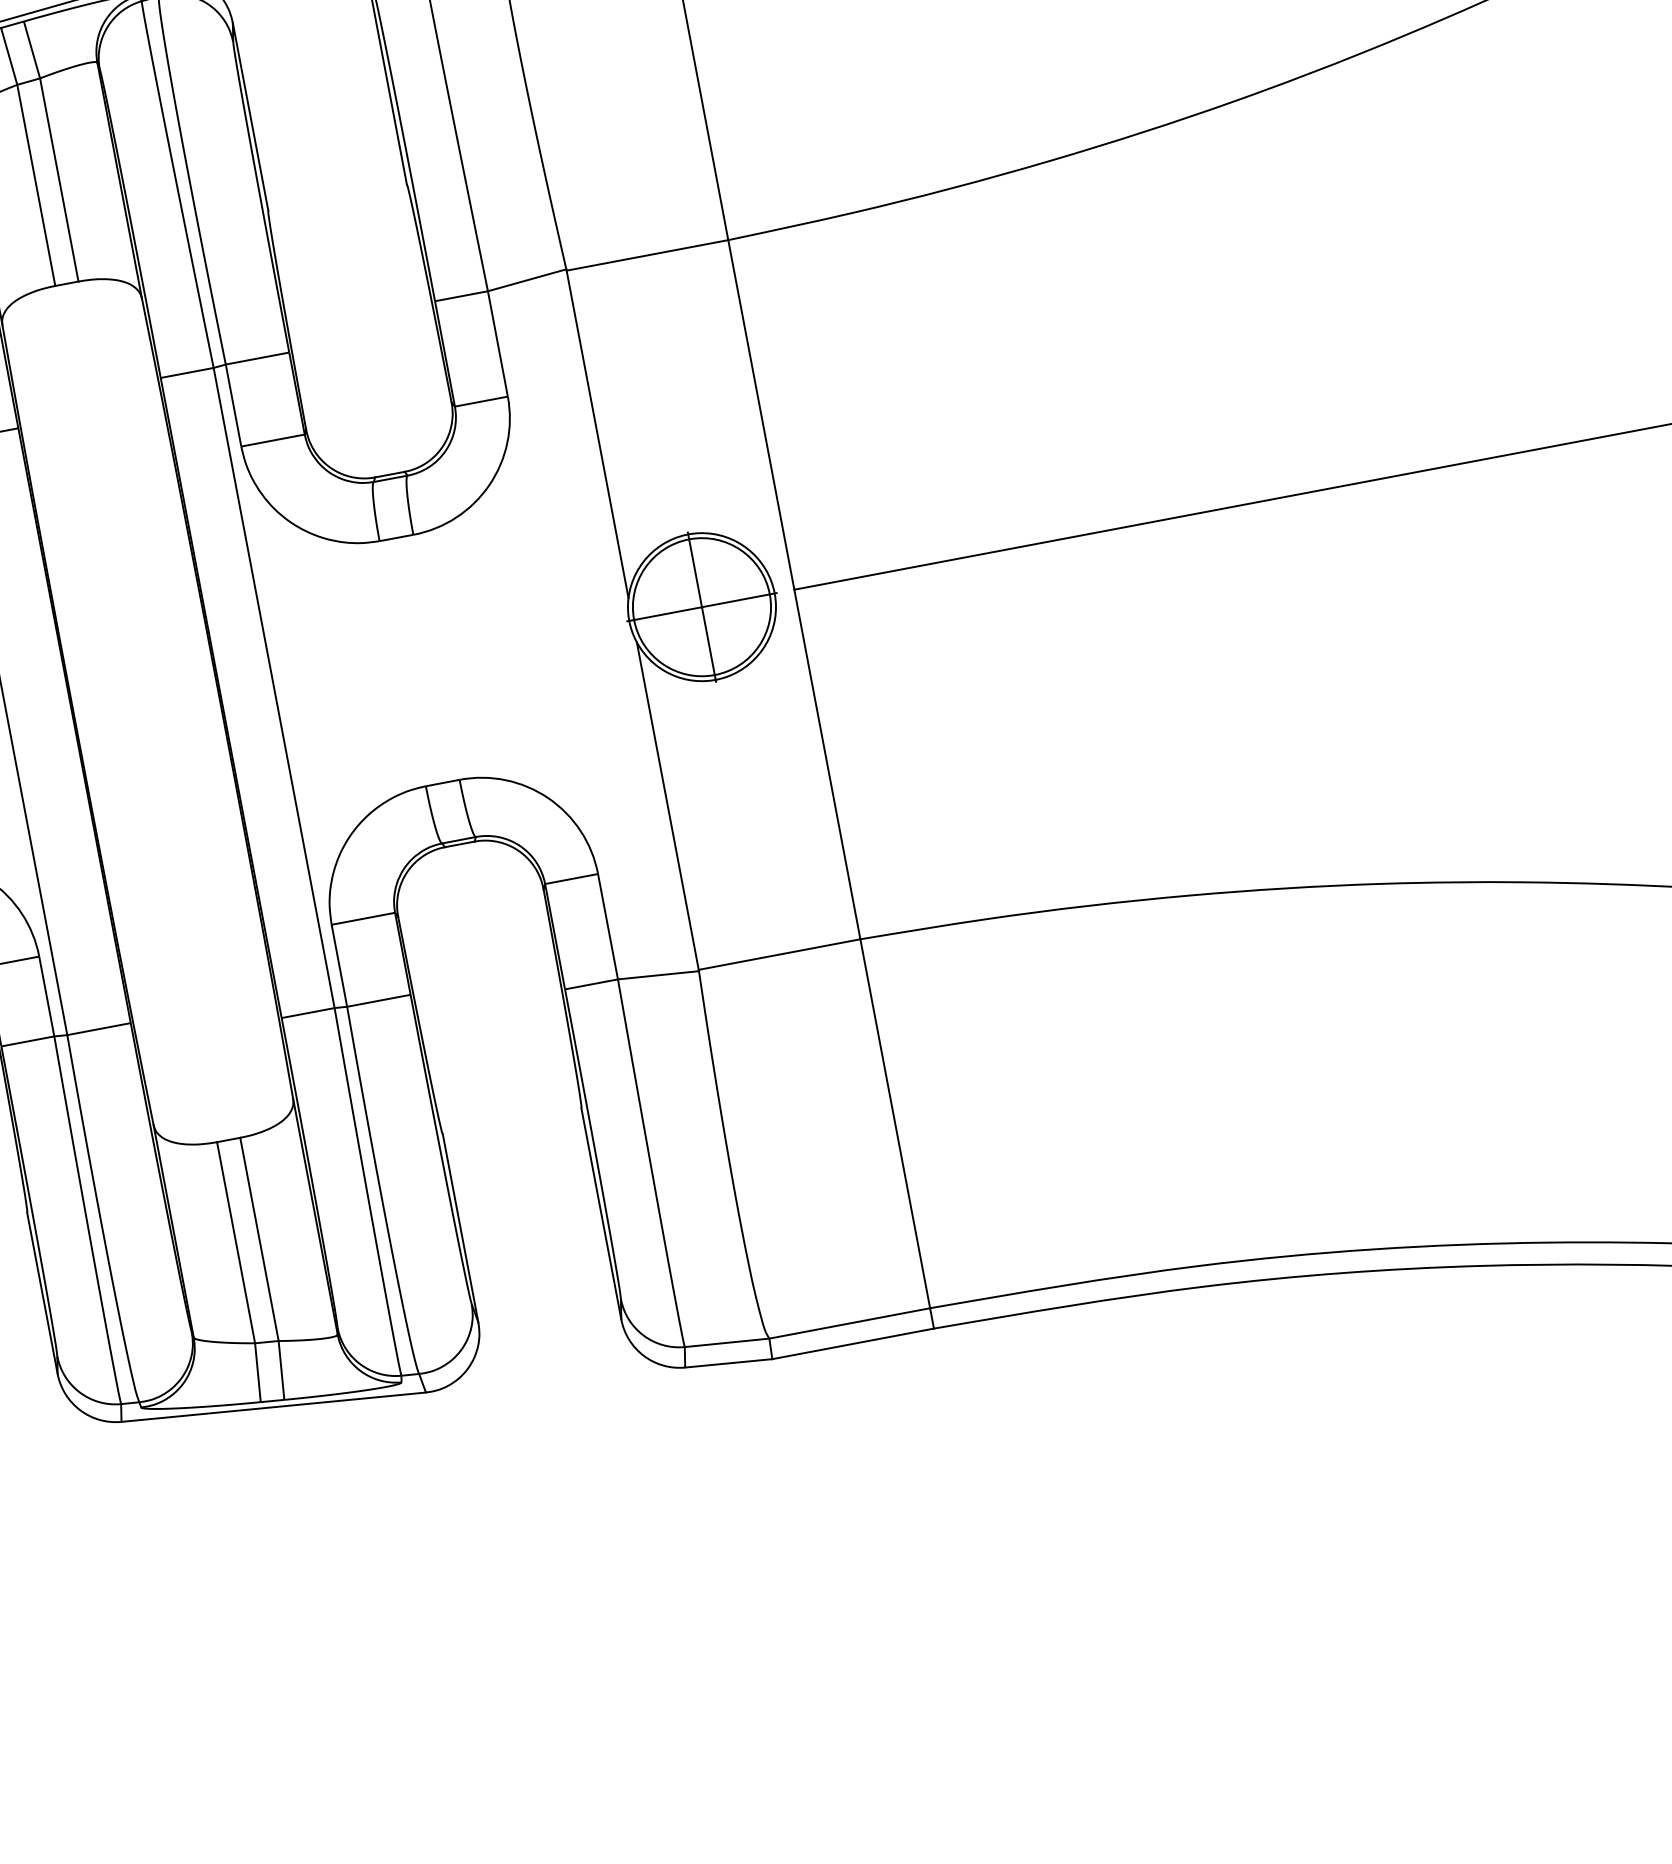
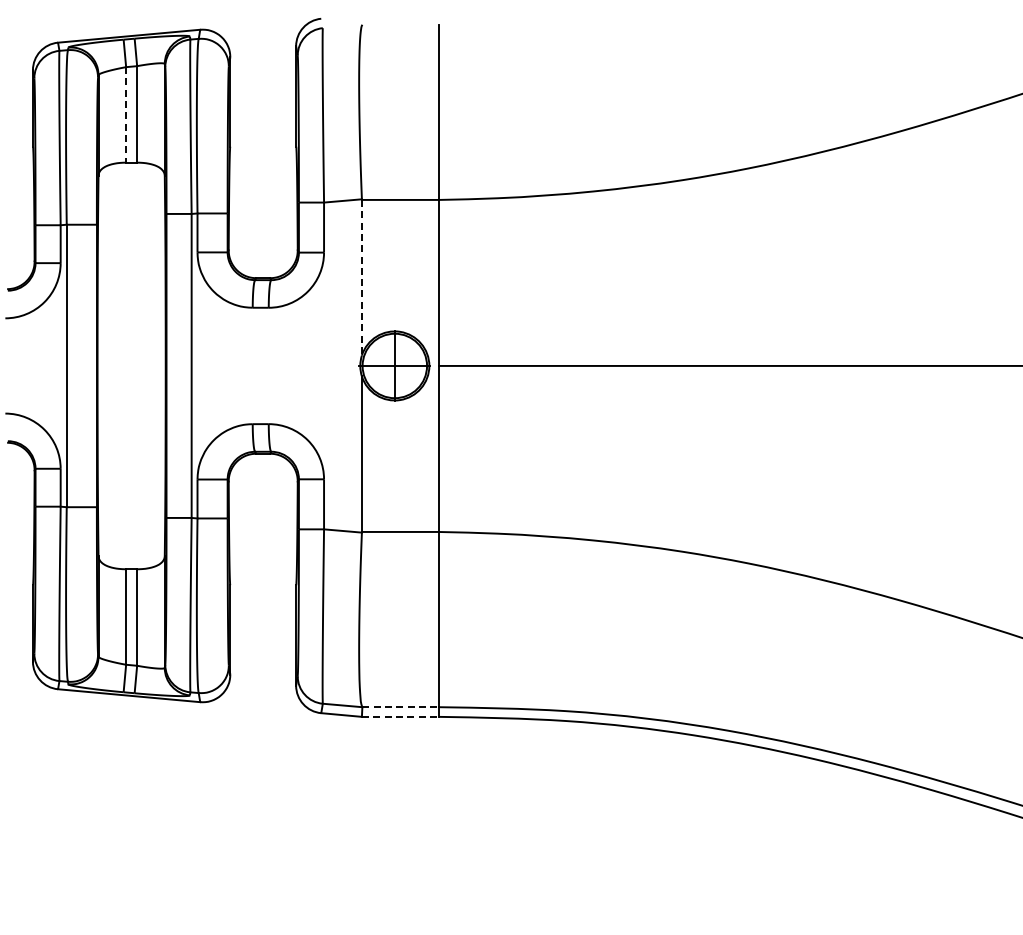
line: (36, 184) -> (126, 114), solid -> dashed
line: (596, 434) -> (361, 277), solid -> dashed
line: (851, 1323) -> (401, 707), solid -> dashed
line: (853, 1343) -> (400, 716), solid -> dashed

